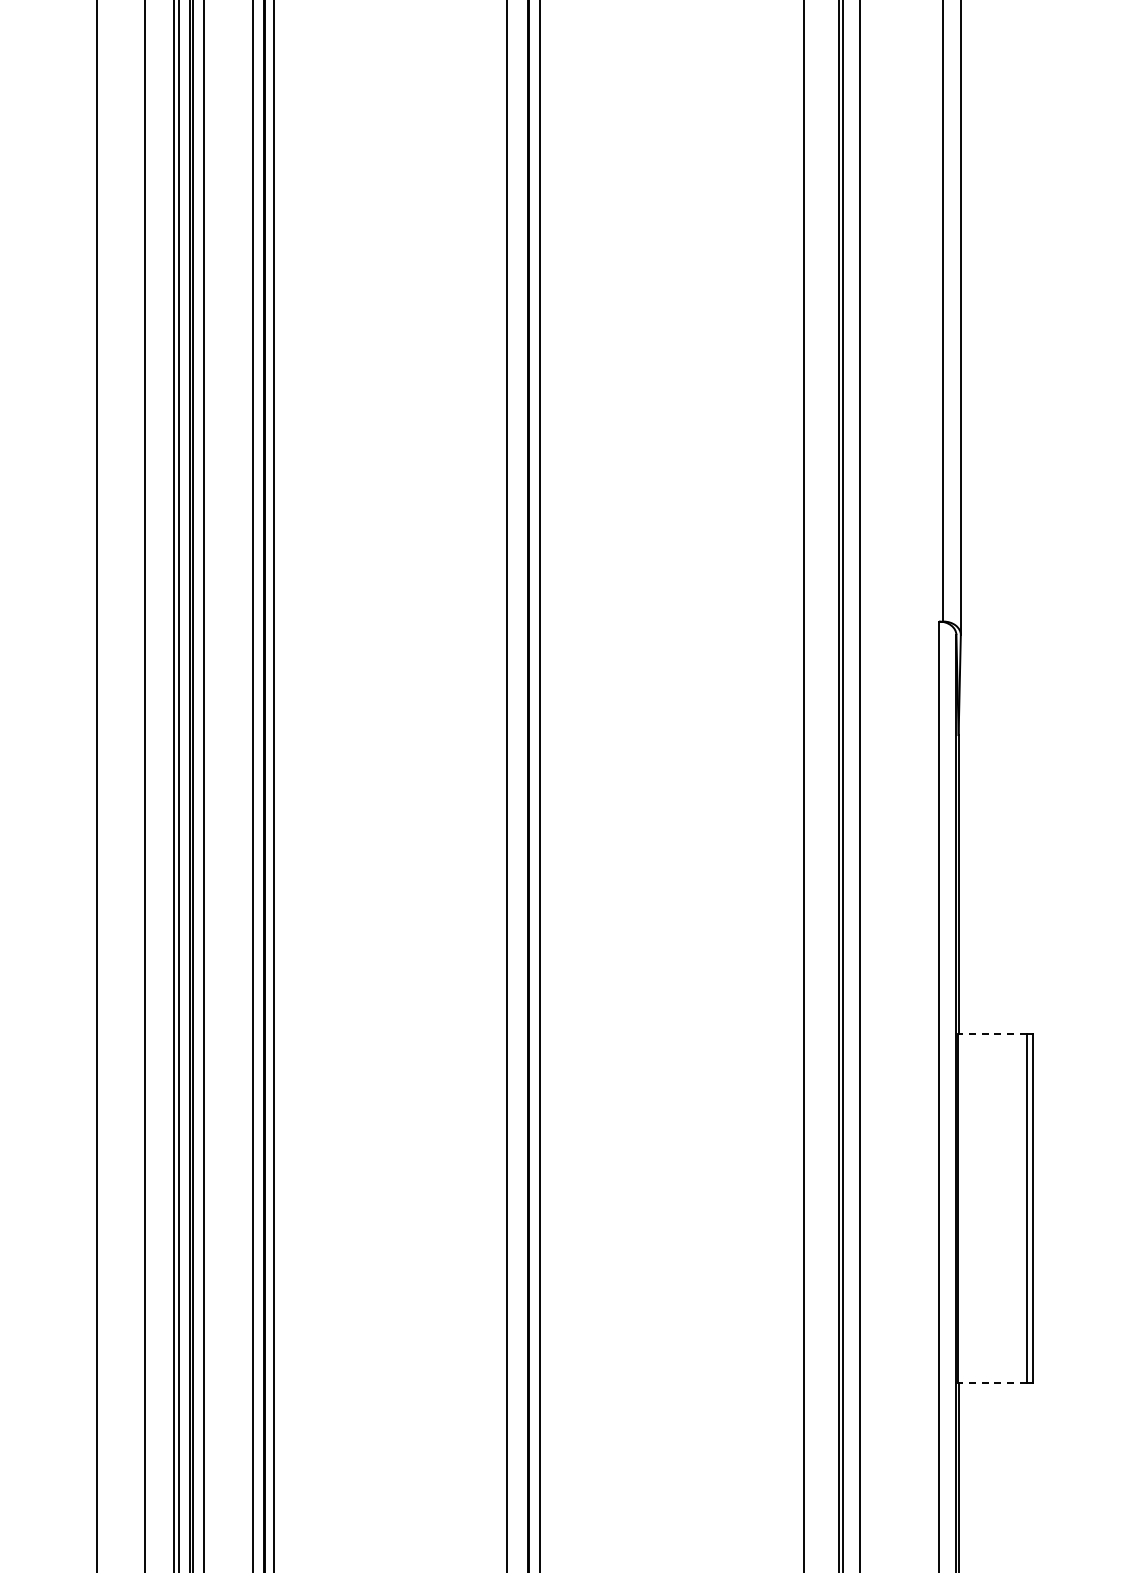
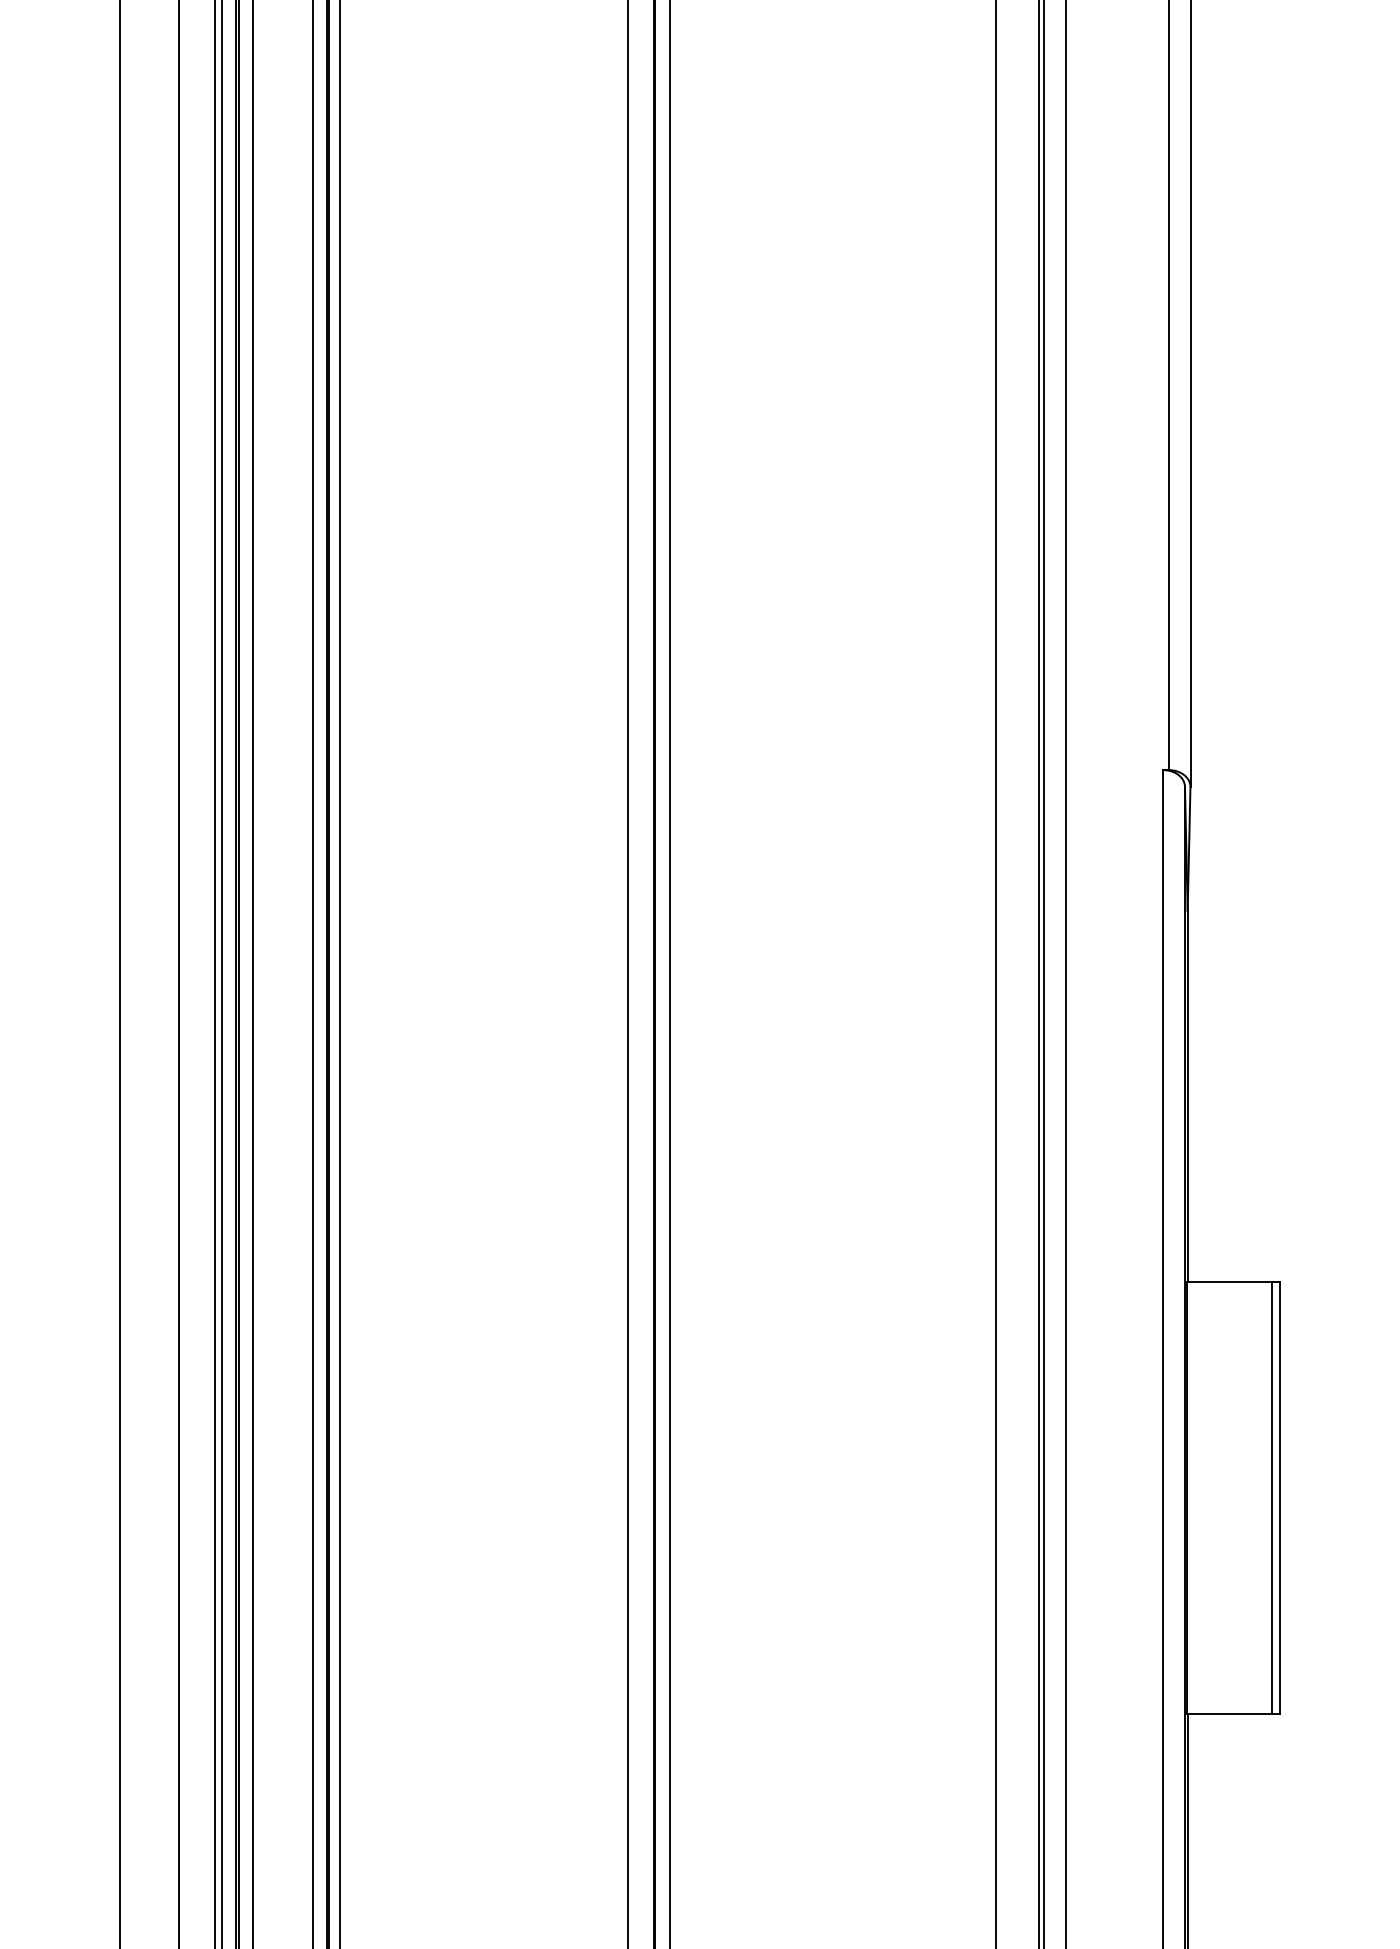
line: (992, 1034) -> (1229, 1281), dashed -> solid
line: (992, 1382) -> (1229, 1712), dashed -> solid

